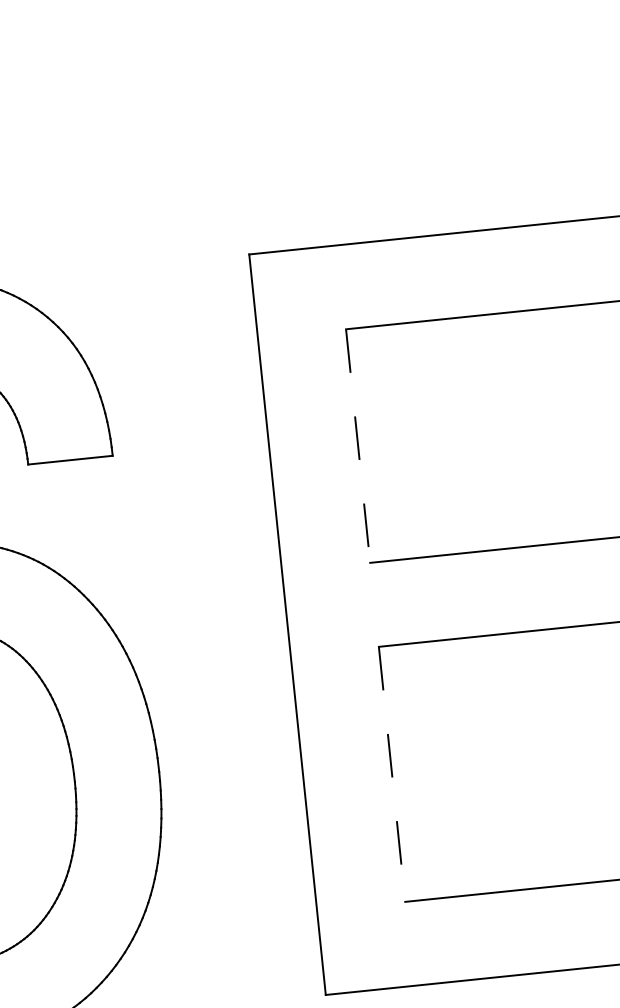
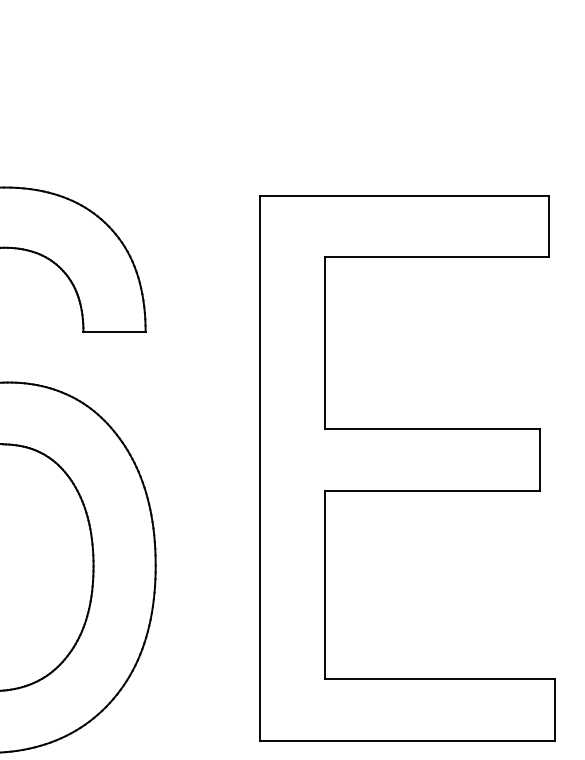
line: (358, 446) -> (325, 343), dashed -> solid
line: (392, 773) -> (325, 584), dashed -> solid

